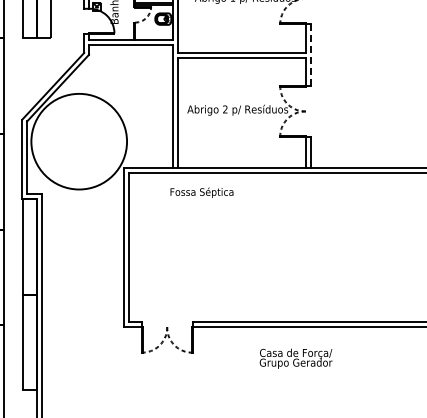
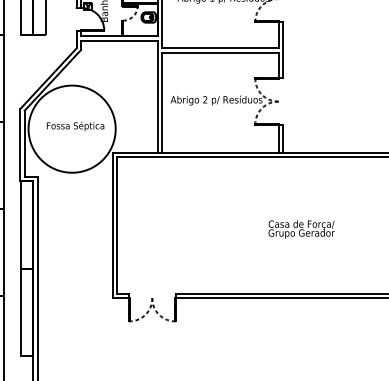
line: (310, 55) -> (282, 50), dashed -> solid
text: (201, 192) -> (75, 126), moved
text: (295, 358) -> (301, 229), moved

